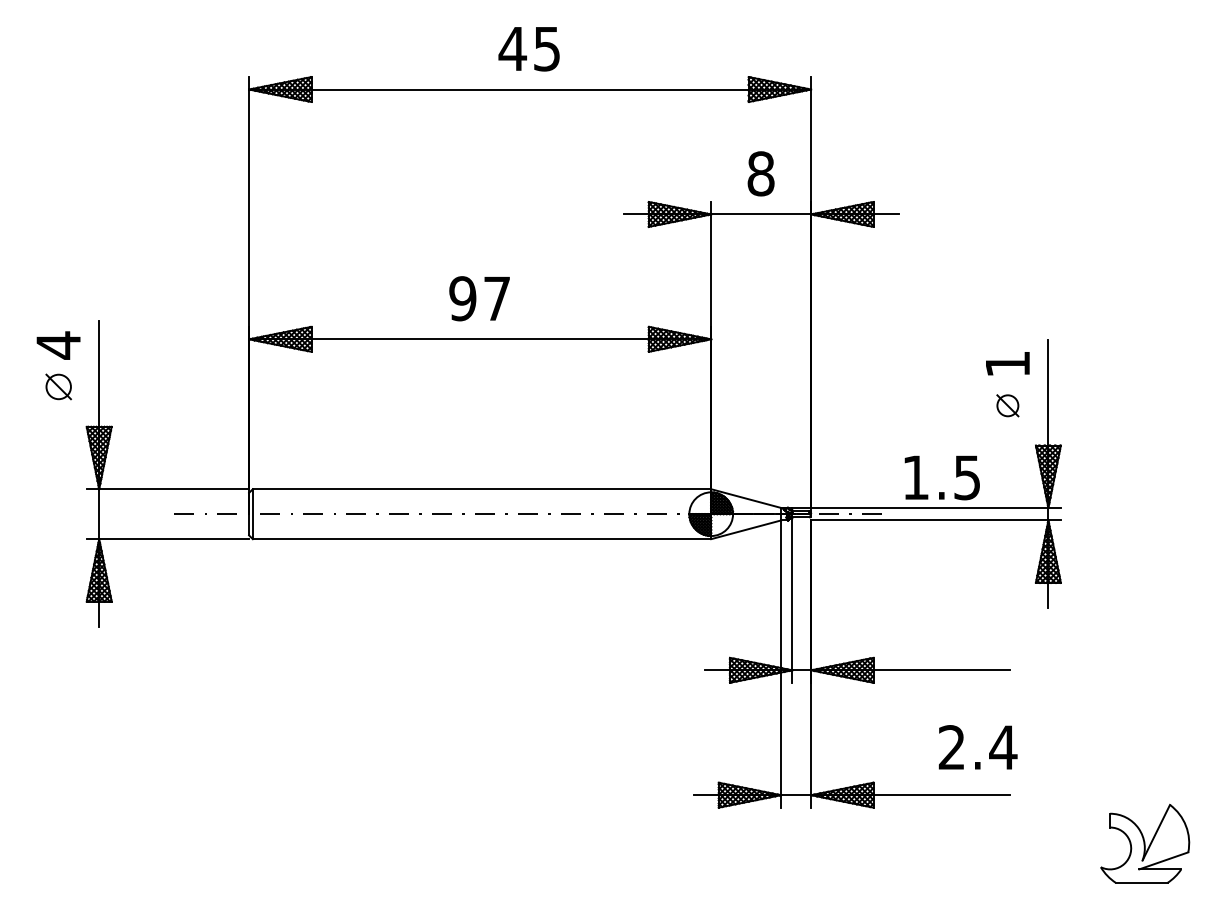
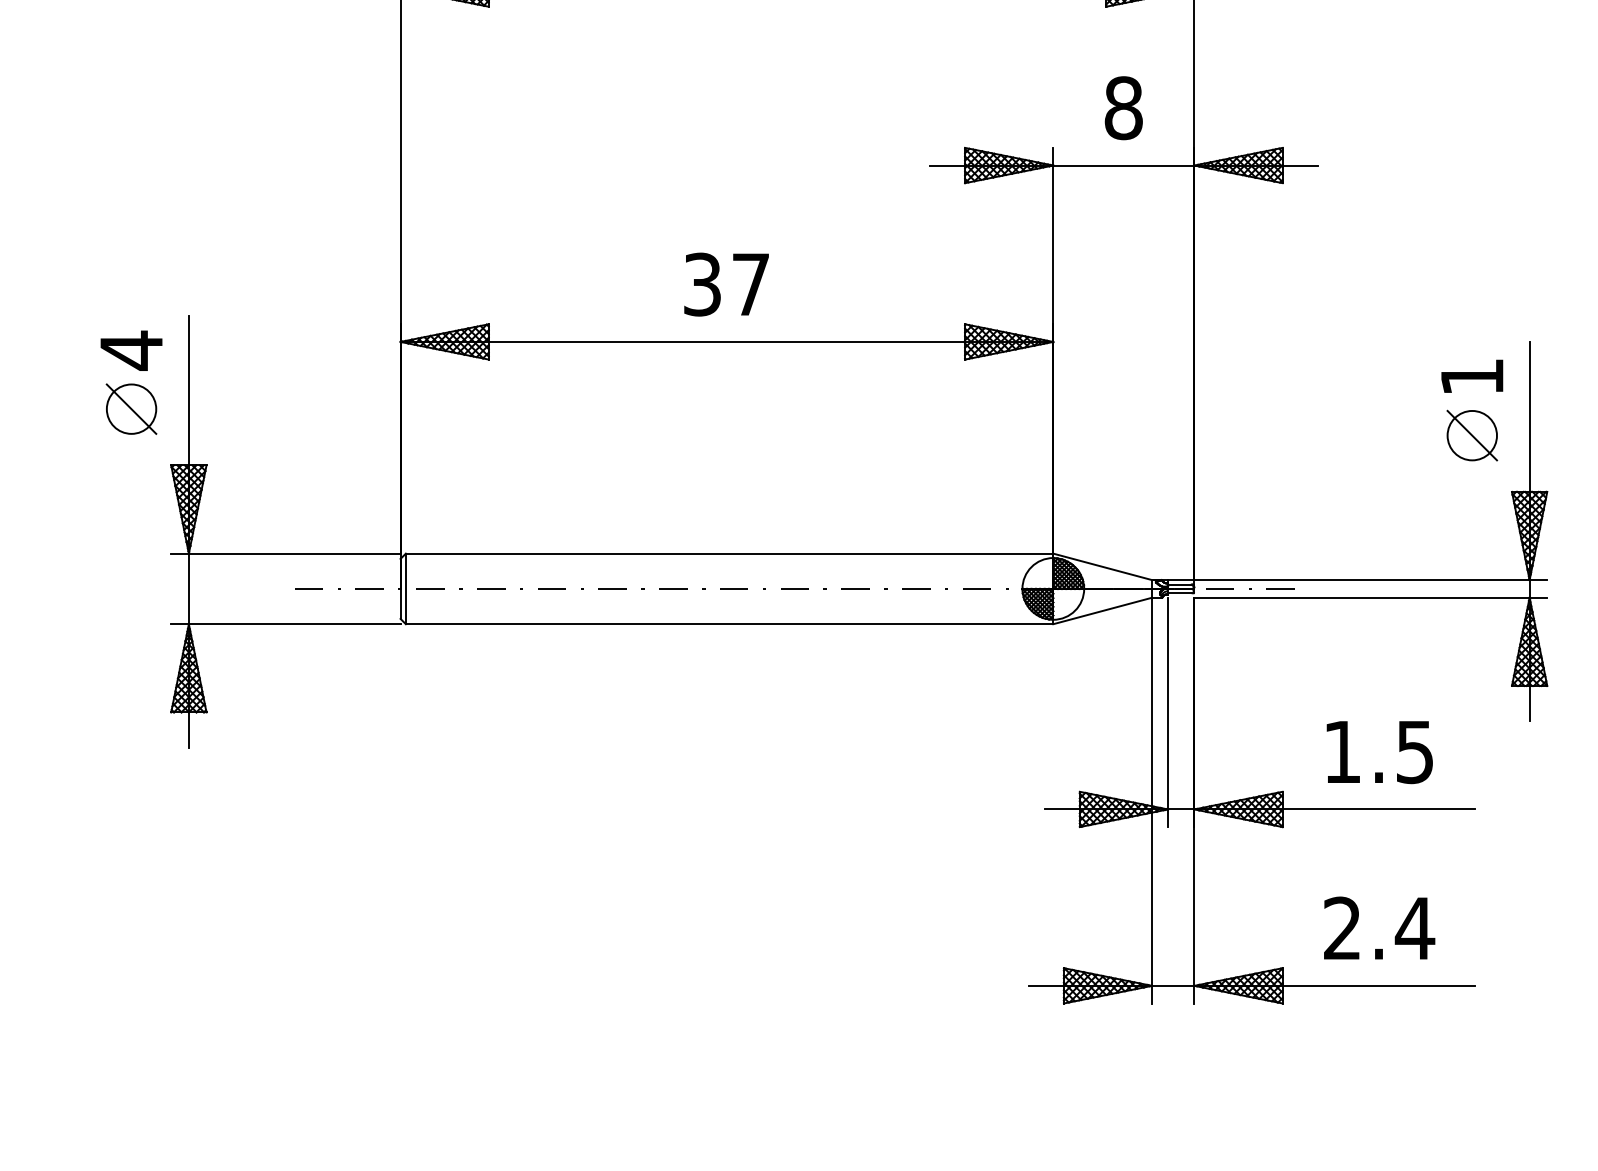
text: (462, 298) -> (702, 284), 97 -> 37
part: (58, 386) -> (131, 408), size x1.43
part: (1007, 405) -> (1471, 435), size x1.67
text: (941, 477) -> (1378, 751), moved
text: (977, 747) -> (1378, 928), moved

